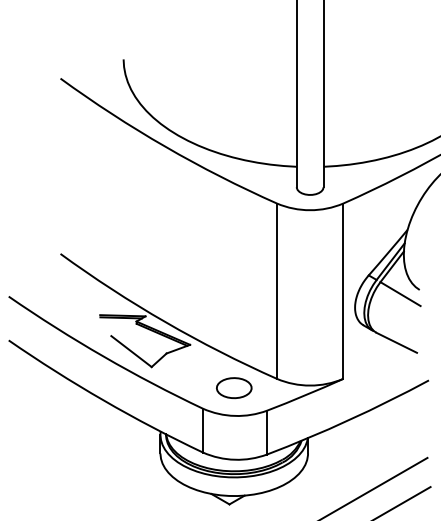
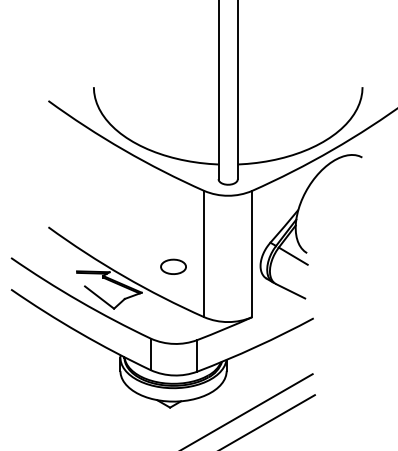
part: (234, 387) -> (173, 266), moved

